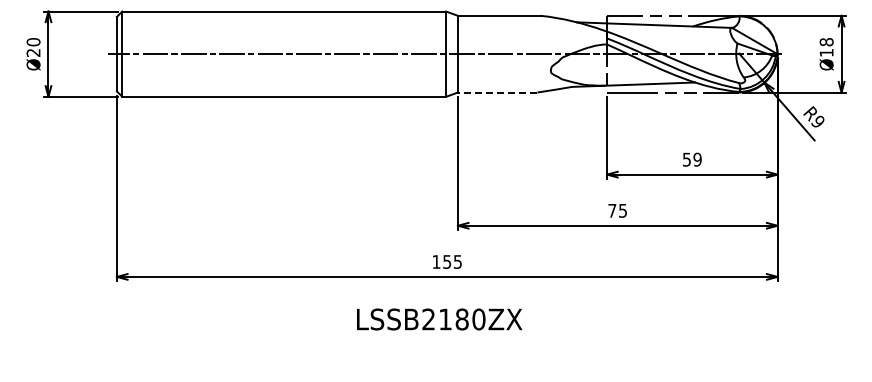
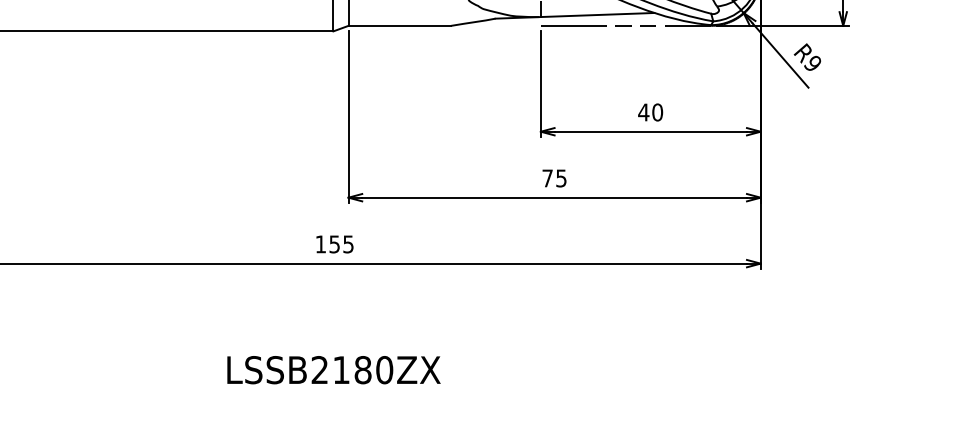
line: (497, 92) -> (399, 25), dashed -> solid
text: (691, 159) -> (649, 112), 59 -> 40
text: (439, 319) -> (333, 370), moved

